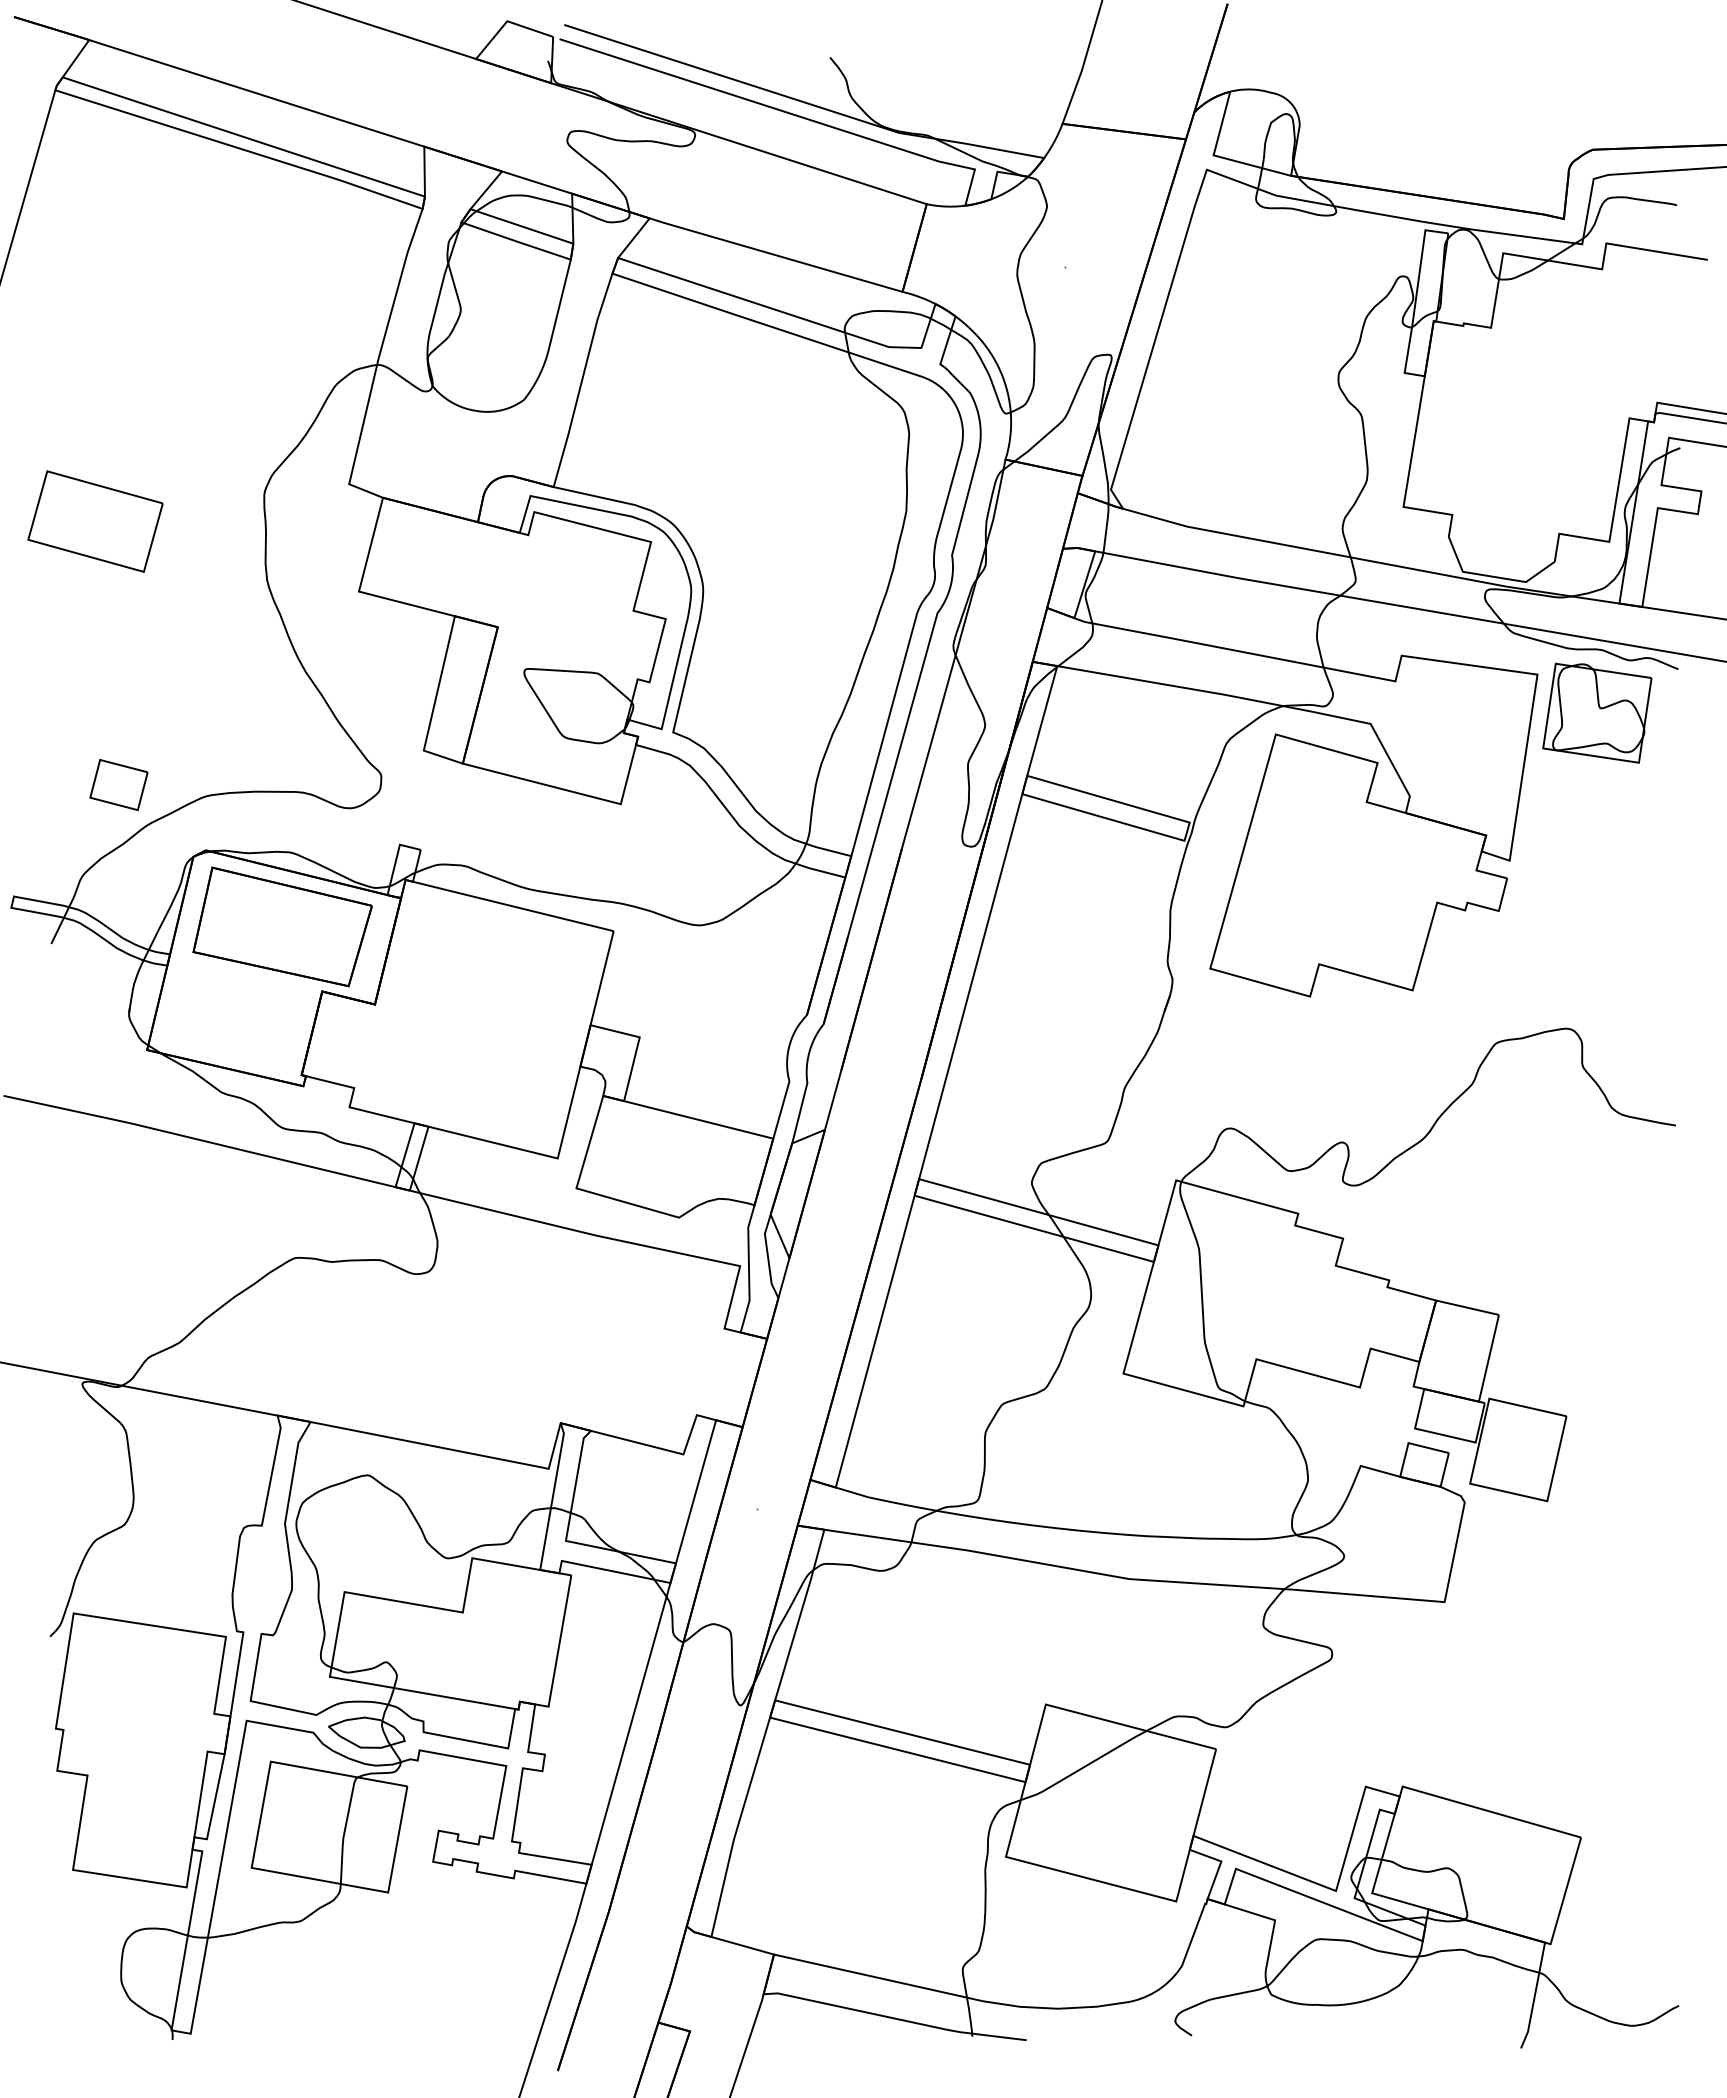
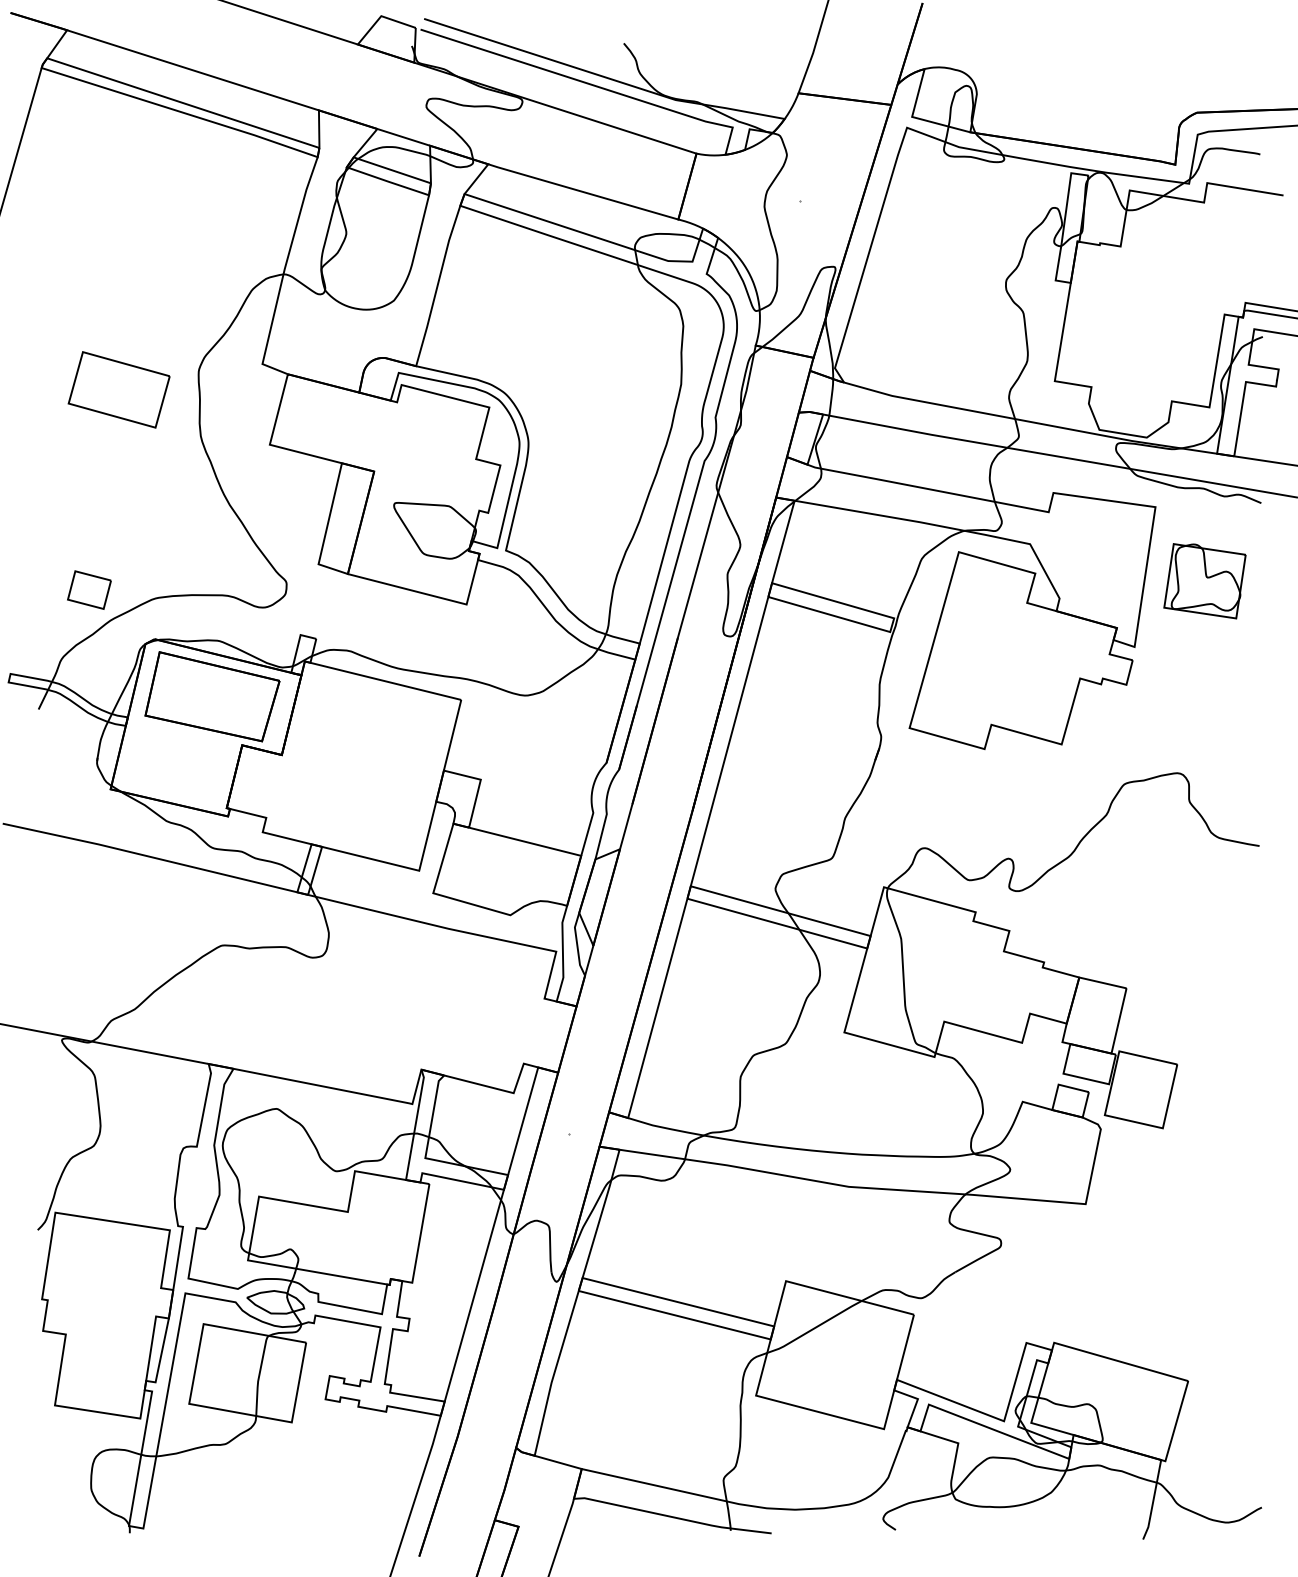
part: (95, 521) -> (119, 389), moved
part: (1597, 712) -> (1205, 580), moved

